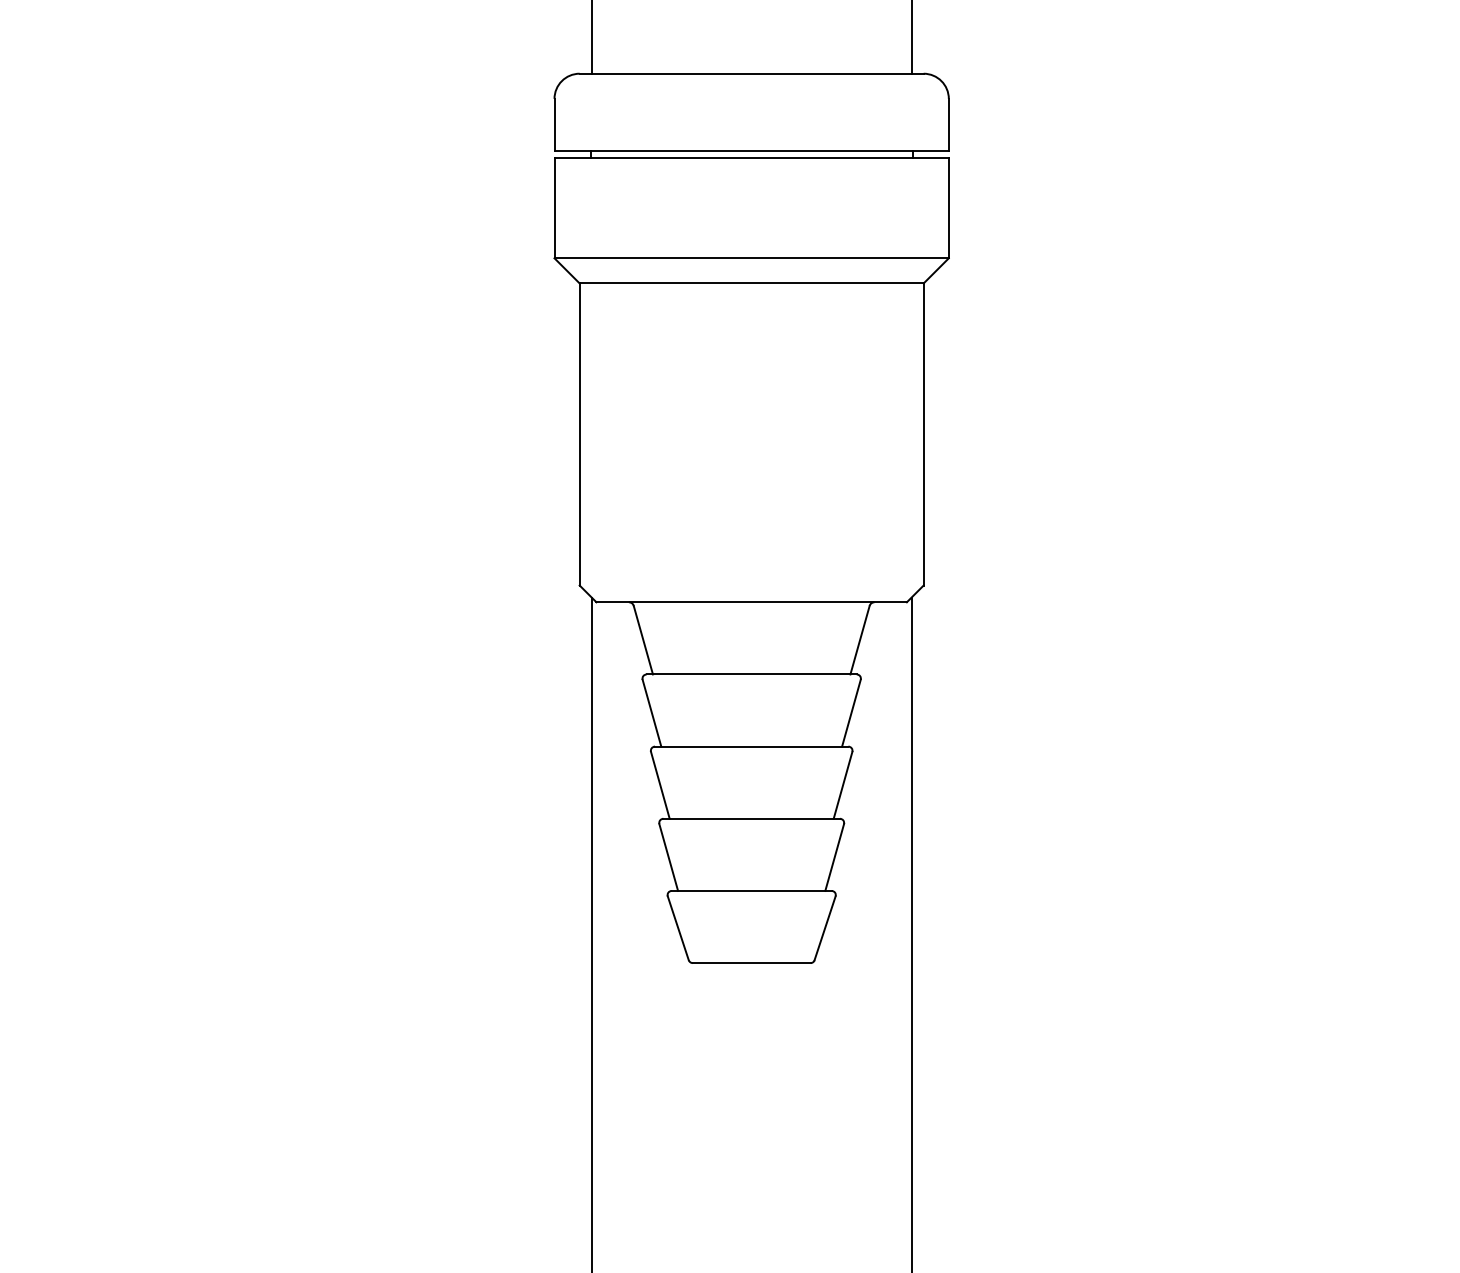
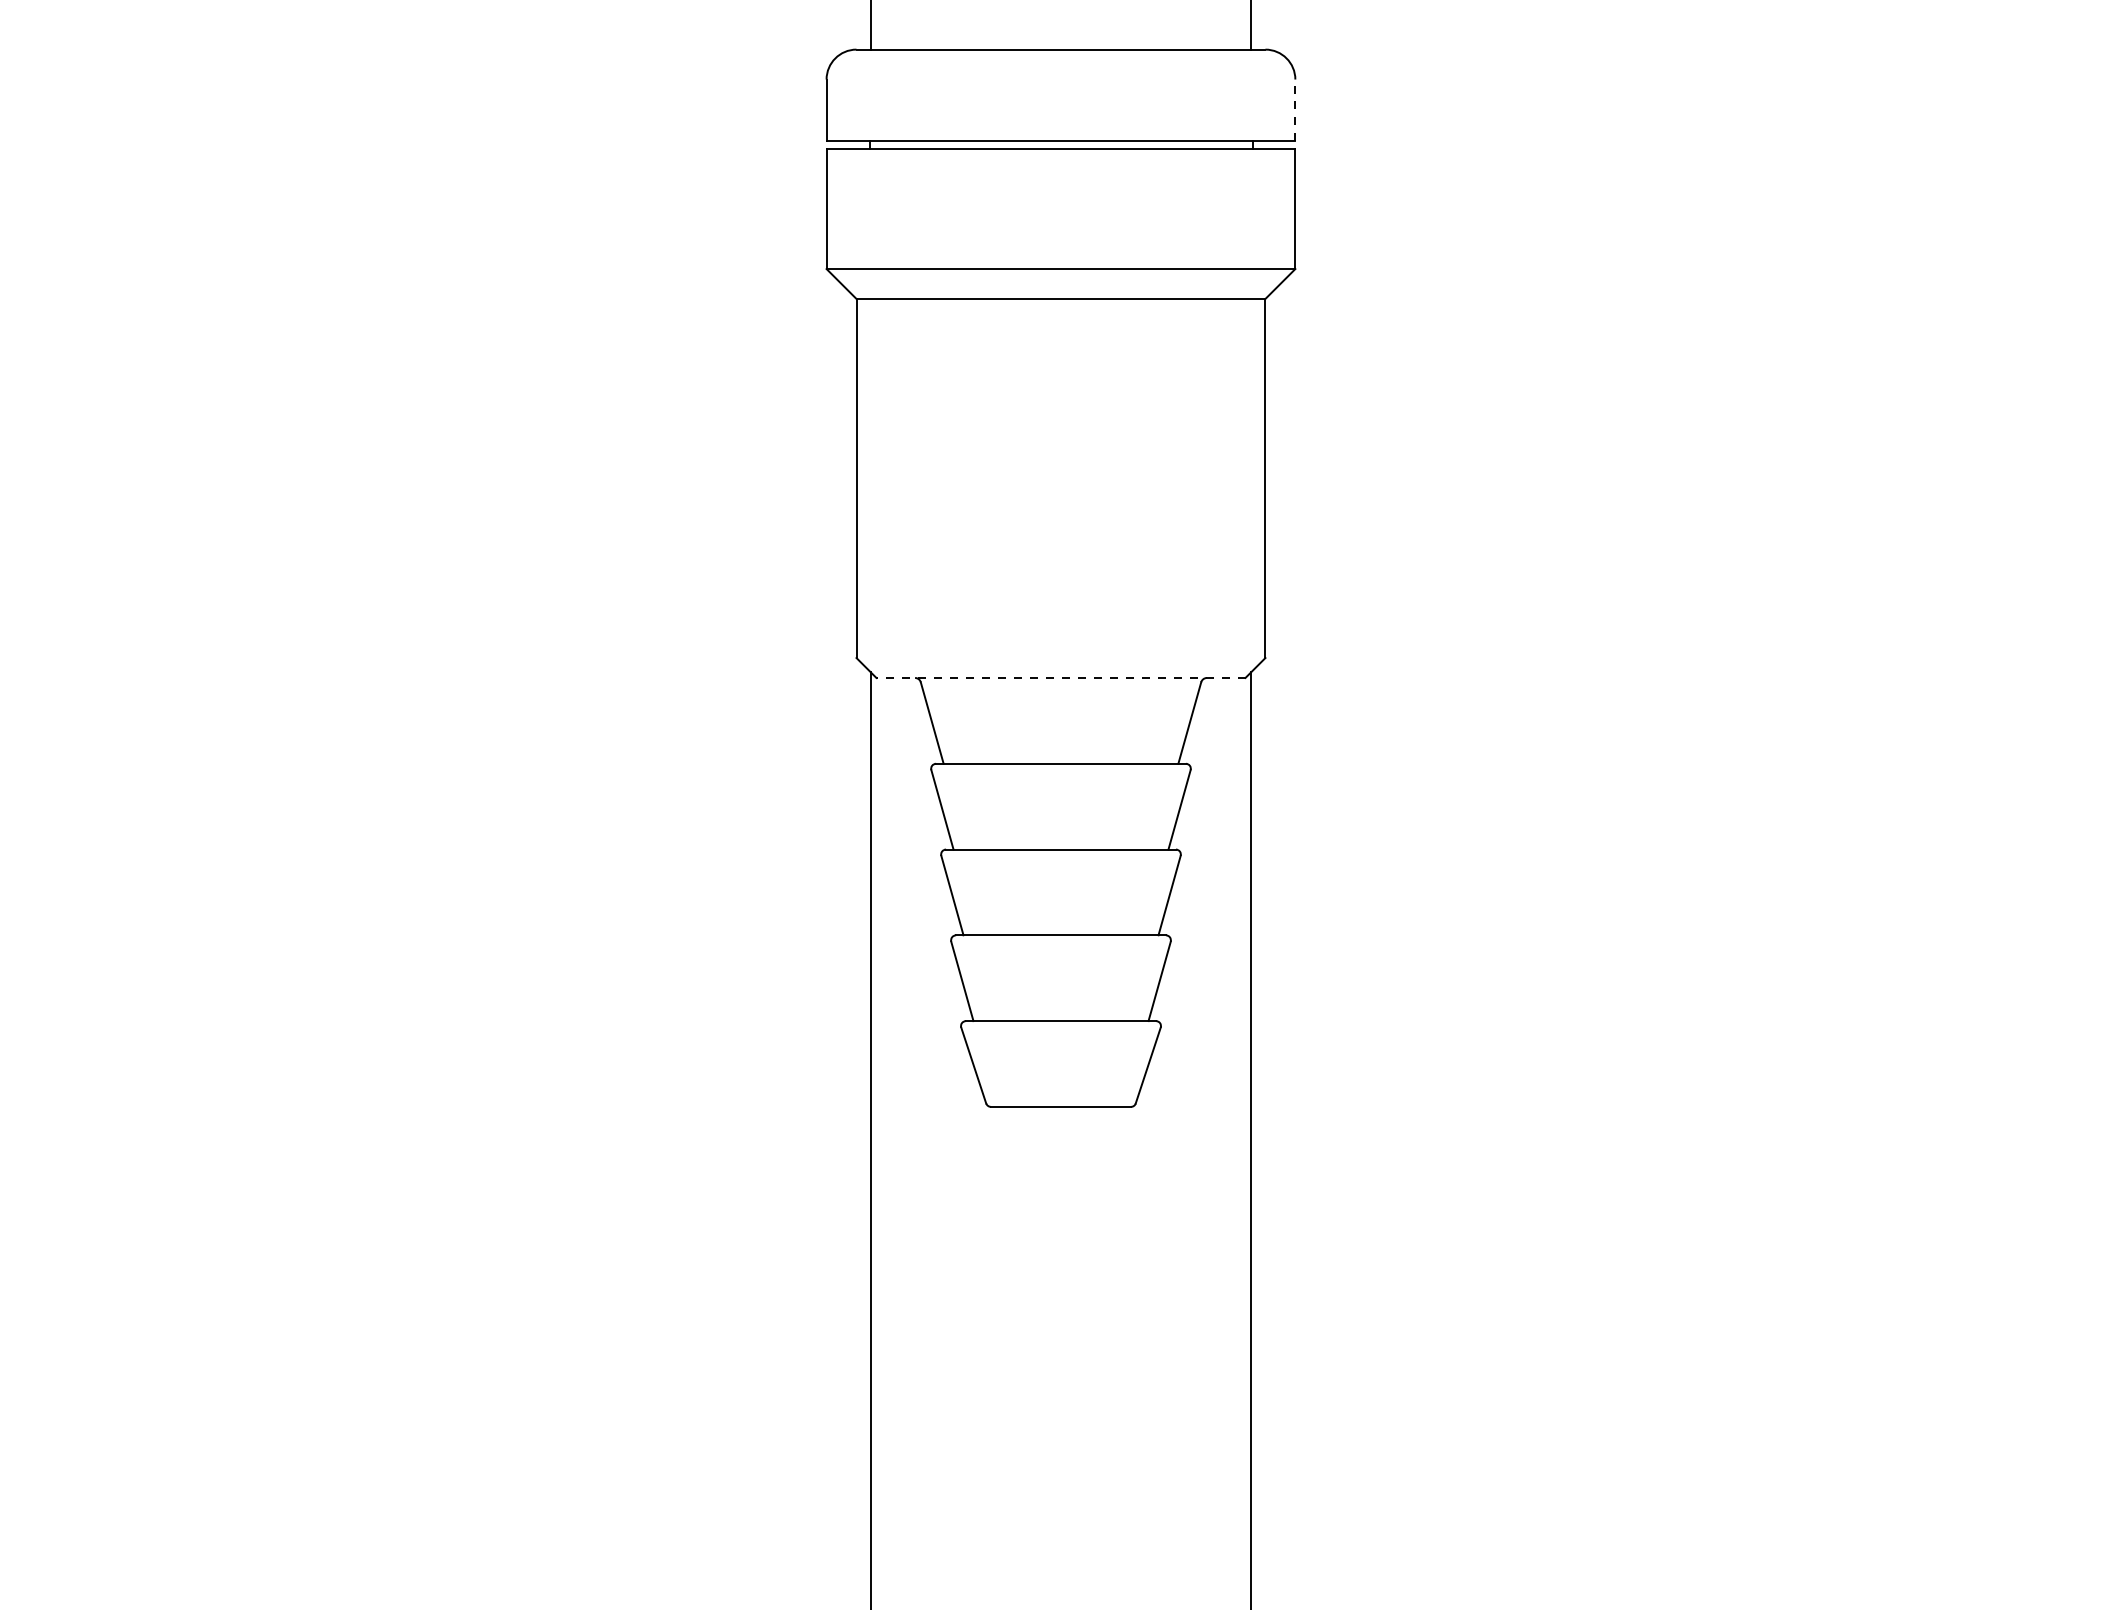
line: (948, 124) -> (1295, 110), solid -> dashed
line: (751, 601) -> (1060, 677), solid -> dashed

